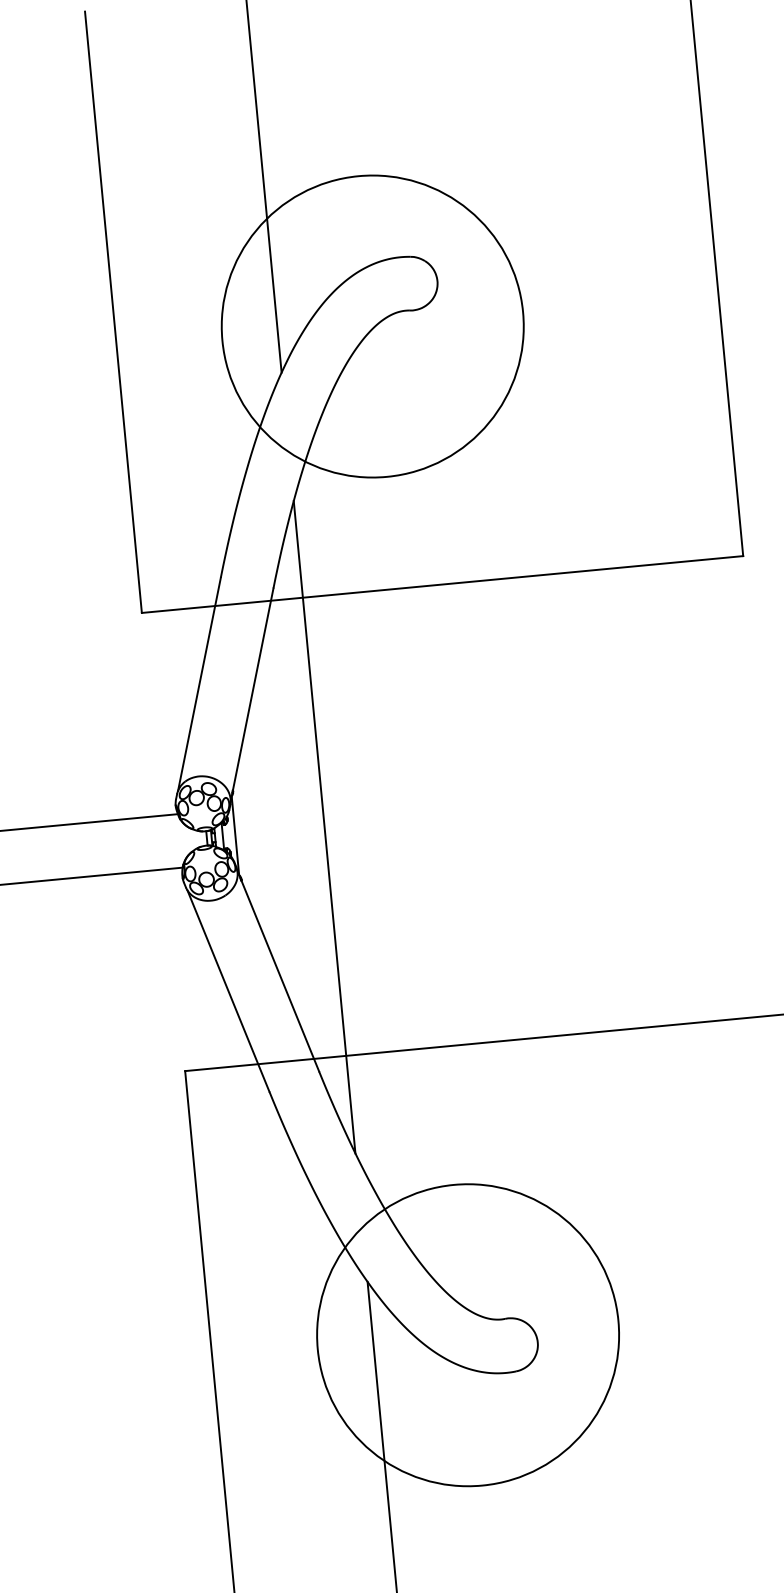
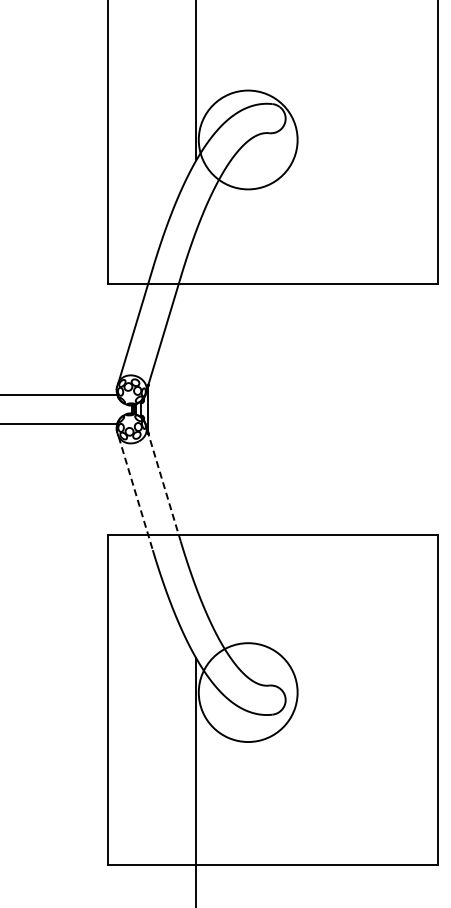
circle: (371, 325) -> (247, 139), size x0.6
line: (324, 827) -> (196, 409), removed
line: (277, 970) -> (163, 484), solid -> dashed
line: (228, 991) -> (135, 493), solid -> dashed
circle: (466, 1335) -> (247, 692), size x0.6

